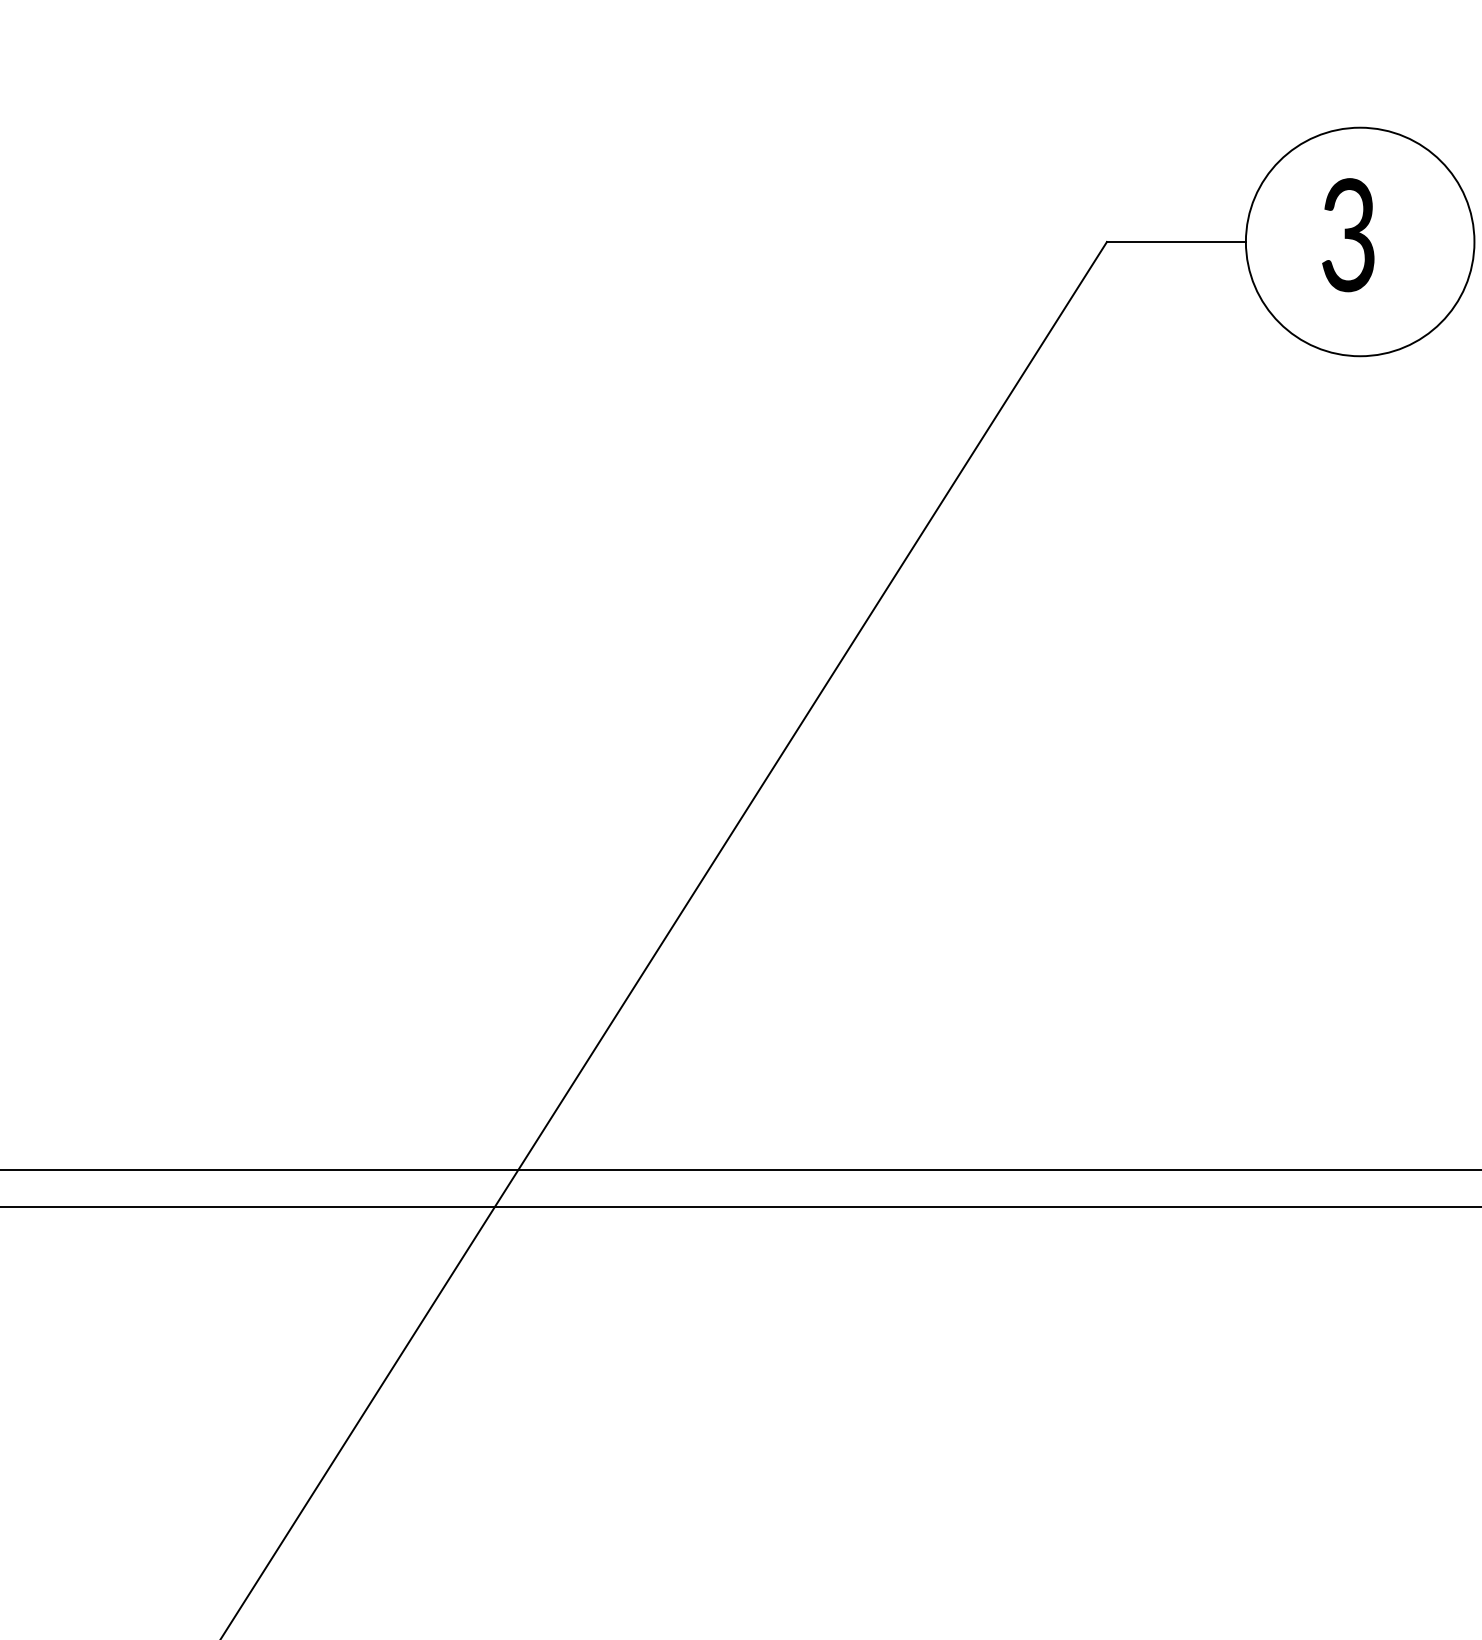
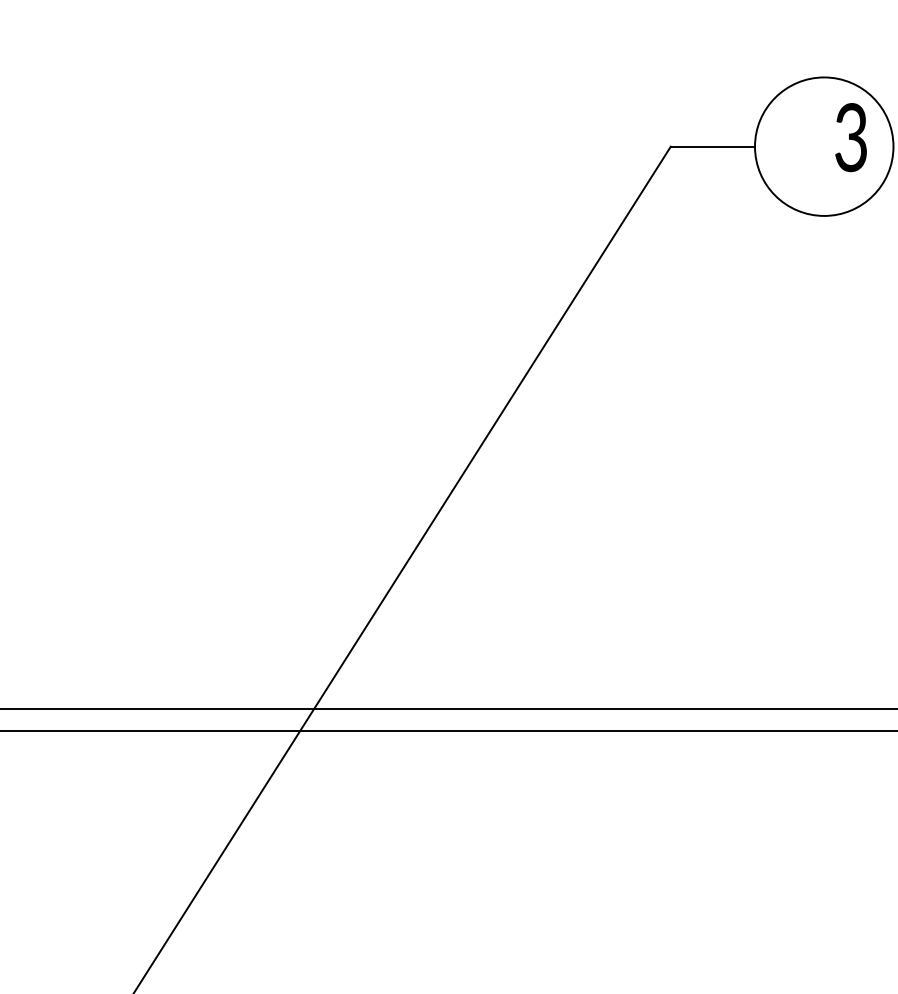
text: (1347, 235) -> (850, 137), moved

